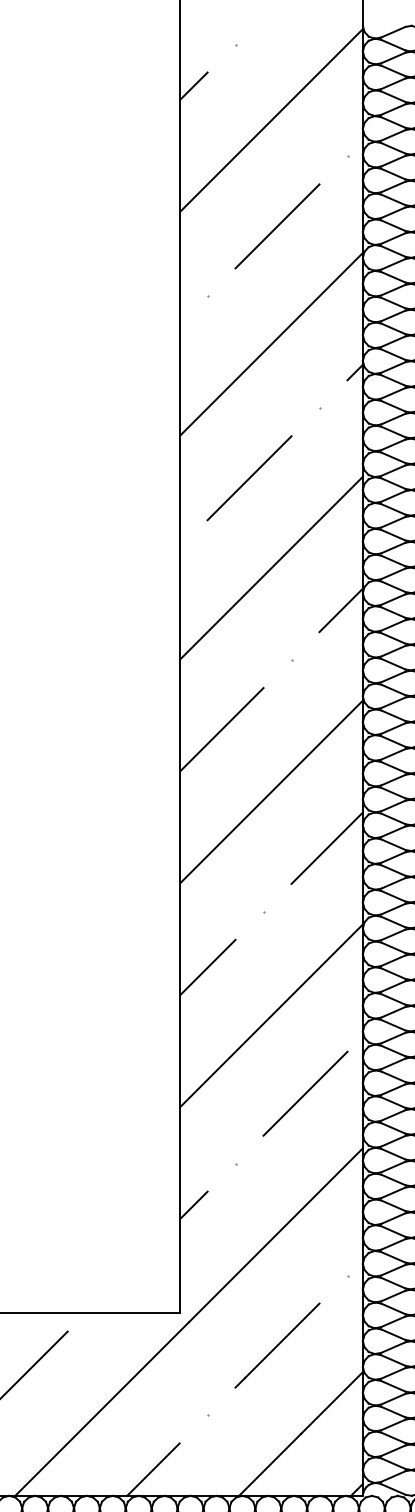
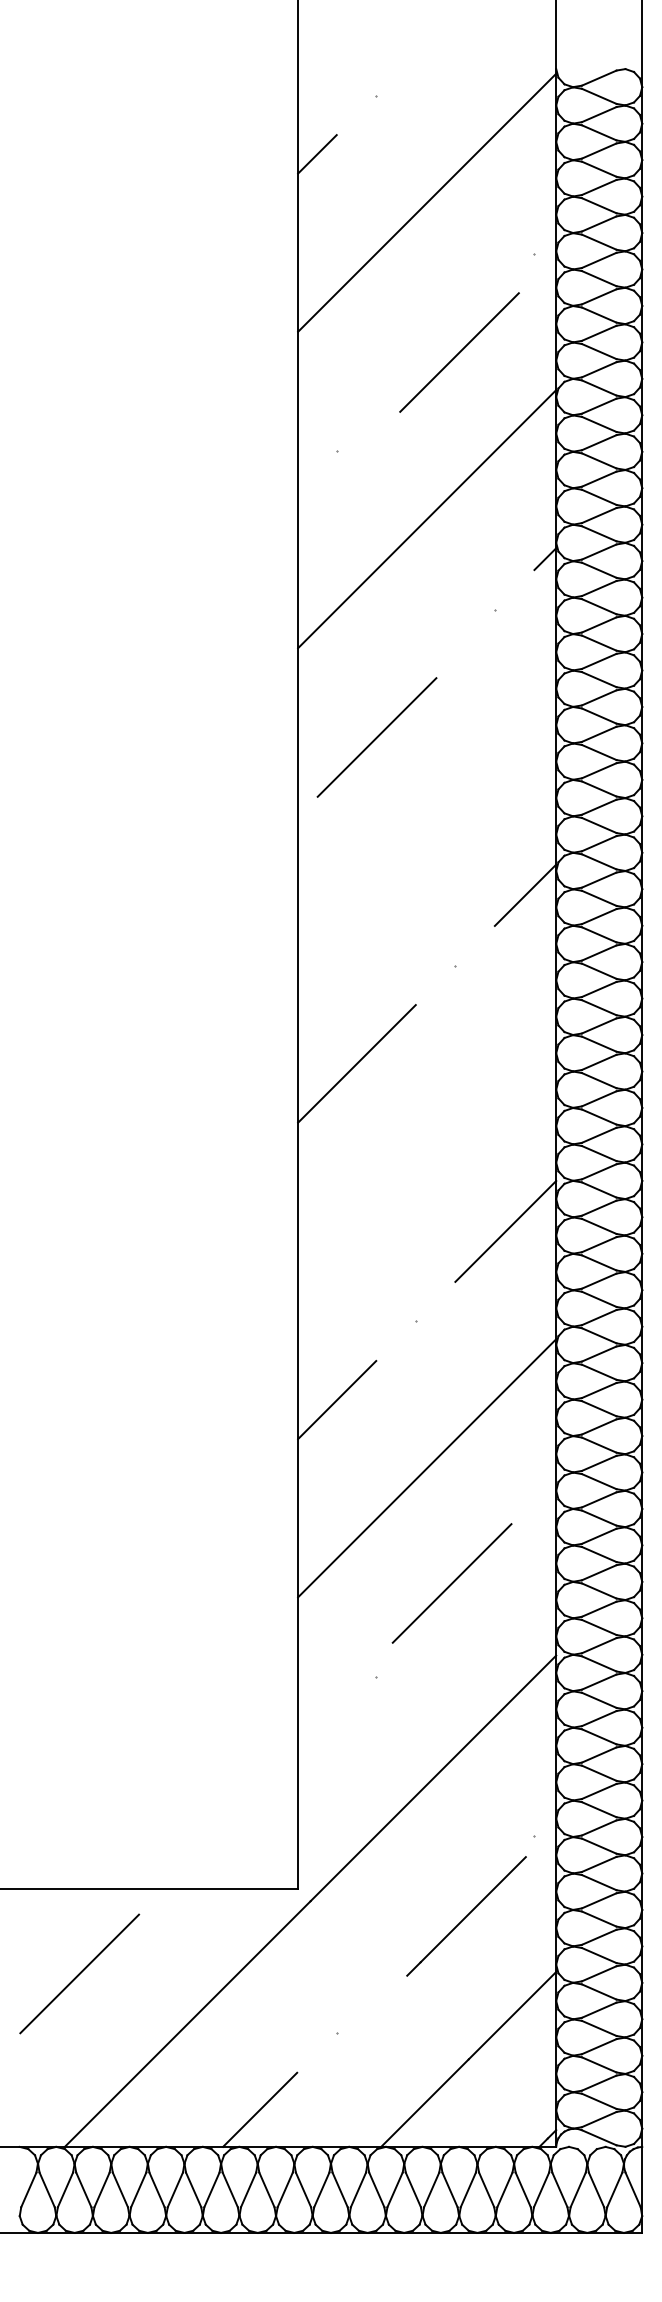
line: (277, 226) -> (459, 352), moved
line: (249, 478) -> (376, 737), moved
line: (271, 568) -> (427, 835), removed
line: (271, 791) -> (427, 1151), removed
line: (305, 1093) -> (451, 1583), moved
line: (193, 1204) -> (317, 1735), removed
line: (277, 1345) -> (466, 1916), moved

